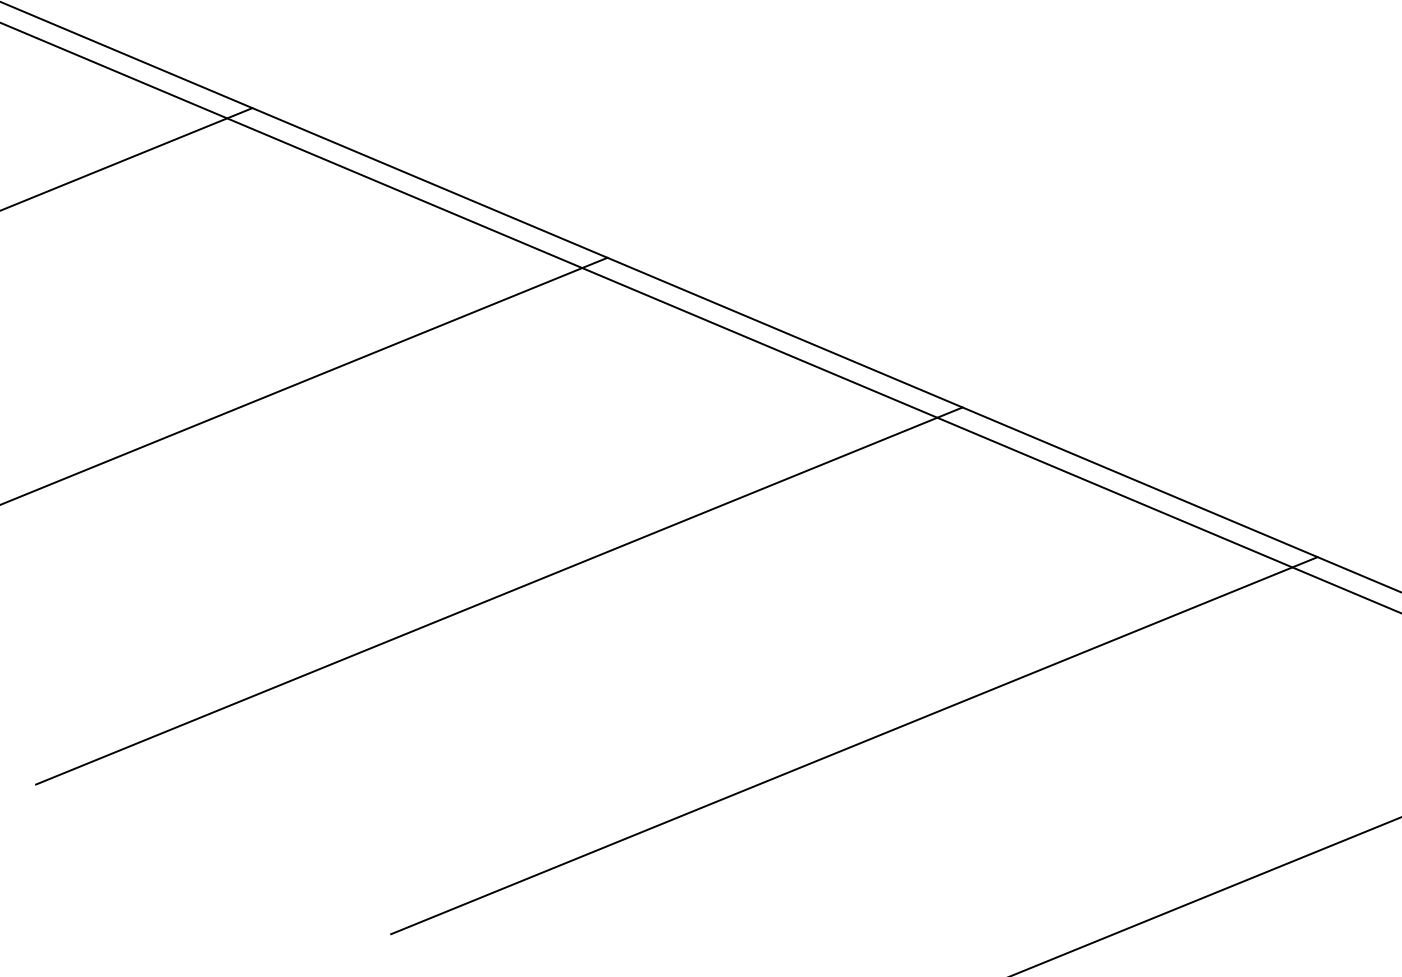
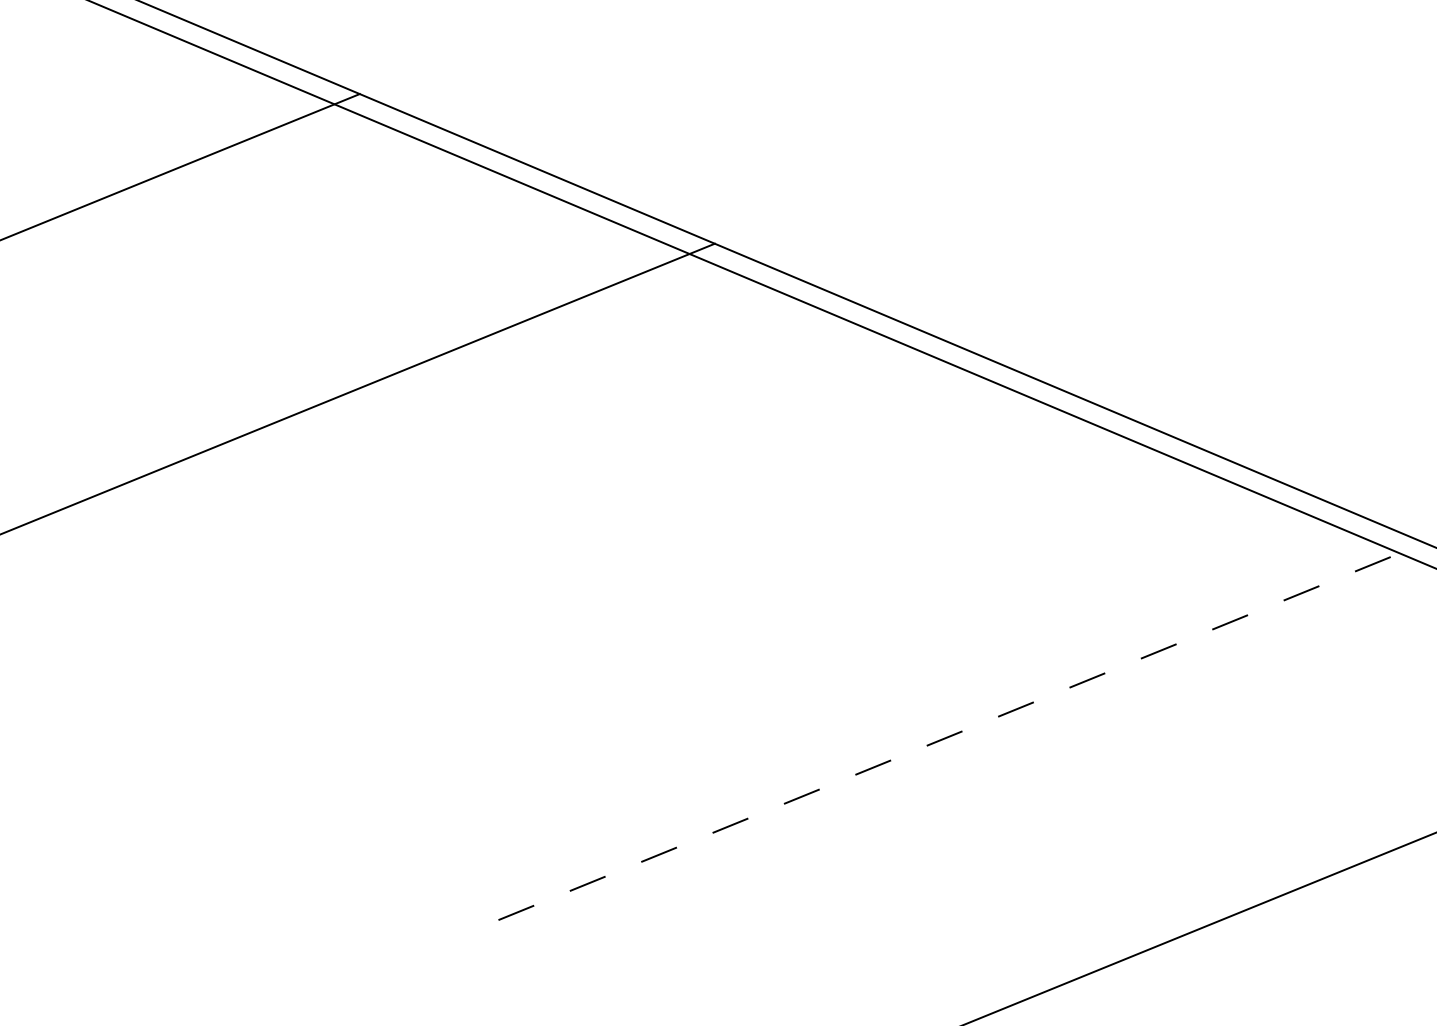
line: (499, 595) -> (606, 581), removed
line: (855, 745) -> (962, 731), solid -> dashed

